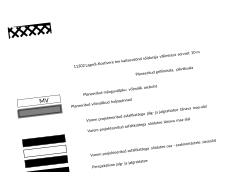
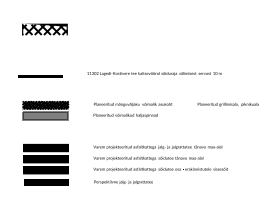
text: (163, 71) -> (227, 104), moved
line: (30, 74) -> (40, 76), added
hatch: (38, 101) -> (45, 105), added
text: (101, 103) -> (125, 115), moved
text: (146, 118) -> (157, 152), moved
fill: (44, 151) -> (45, 159), added

